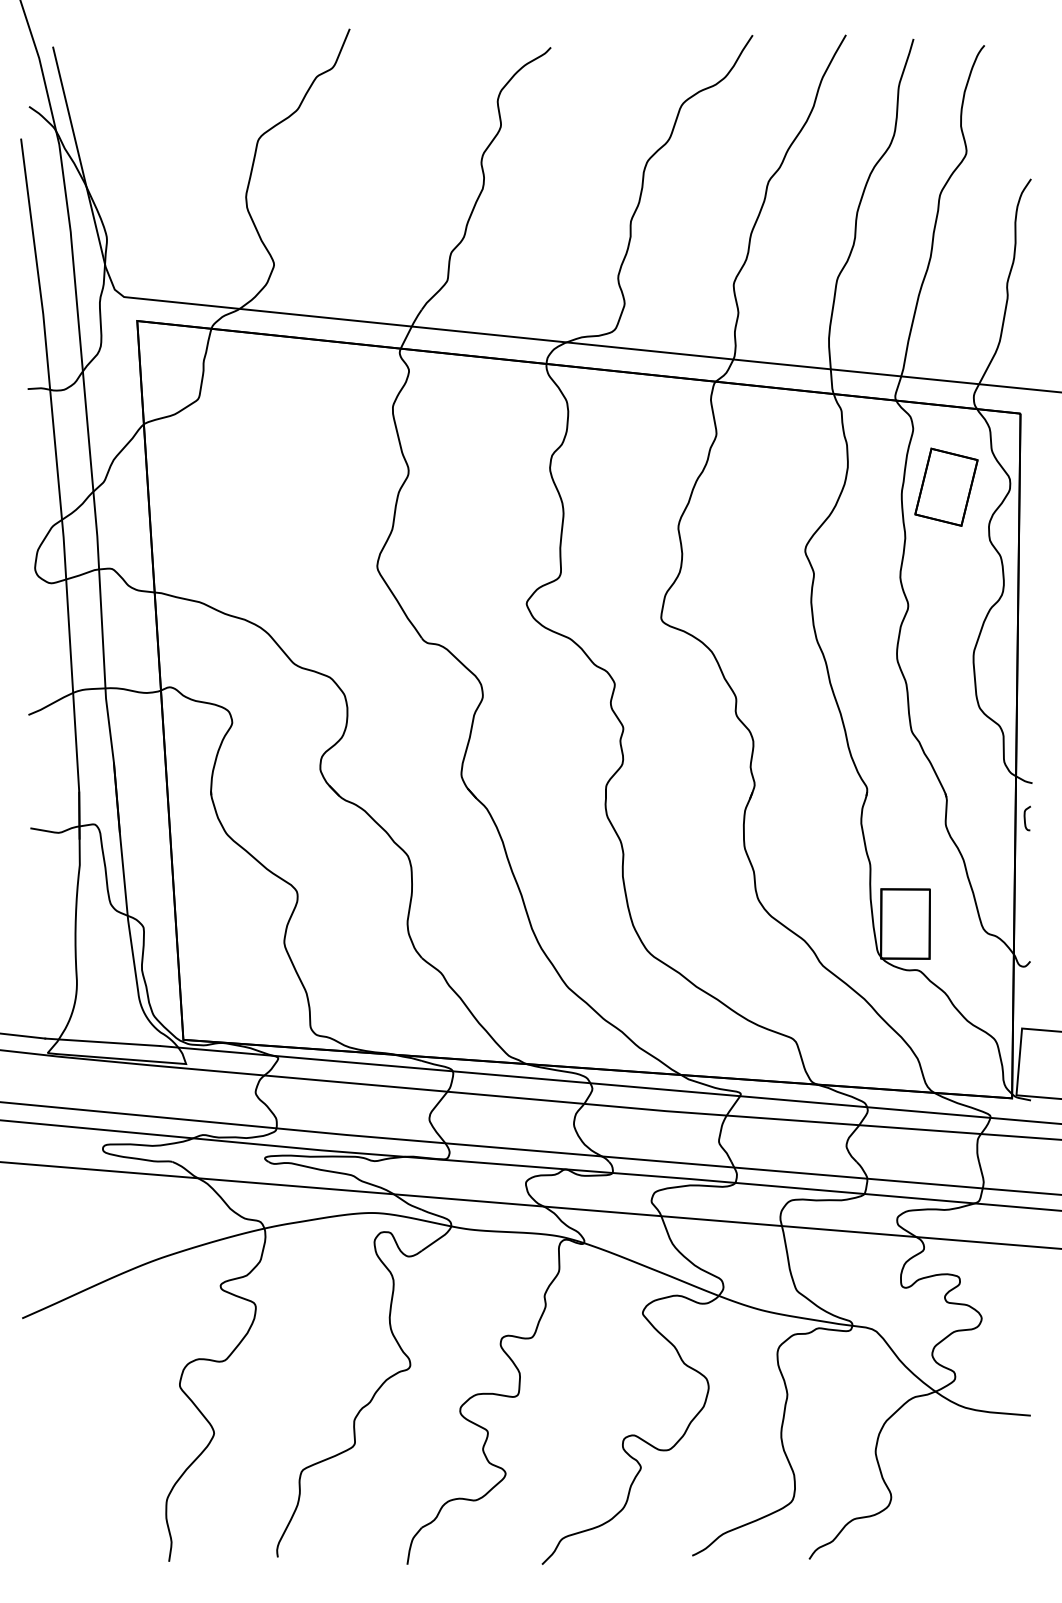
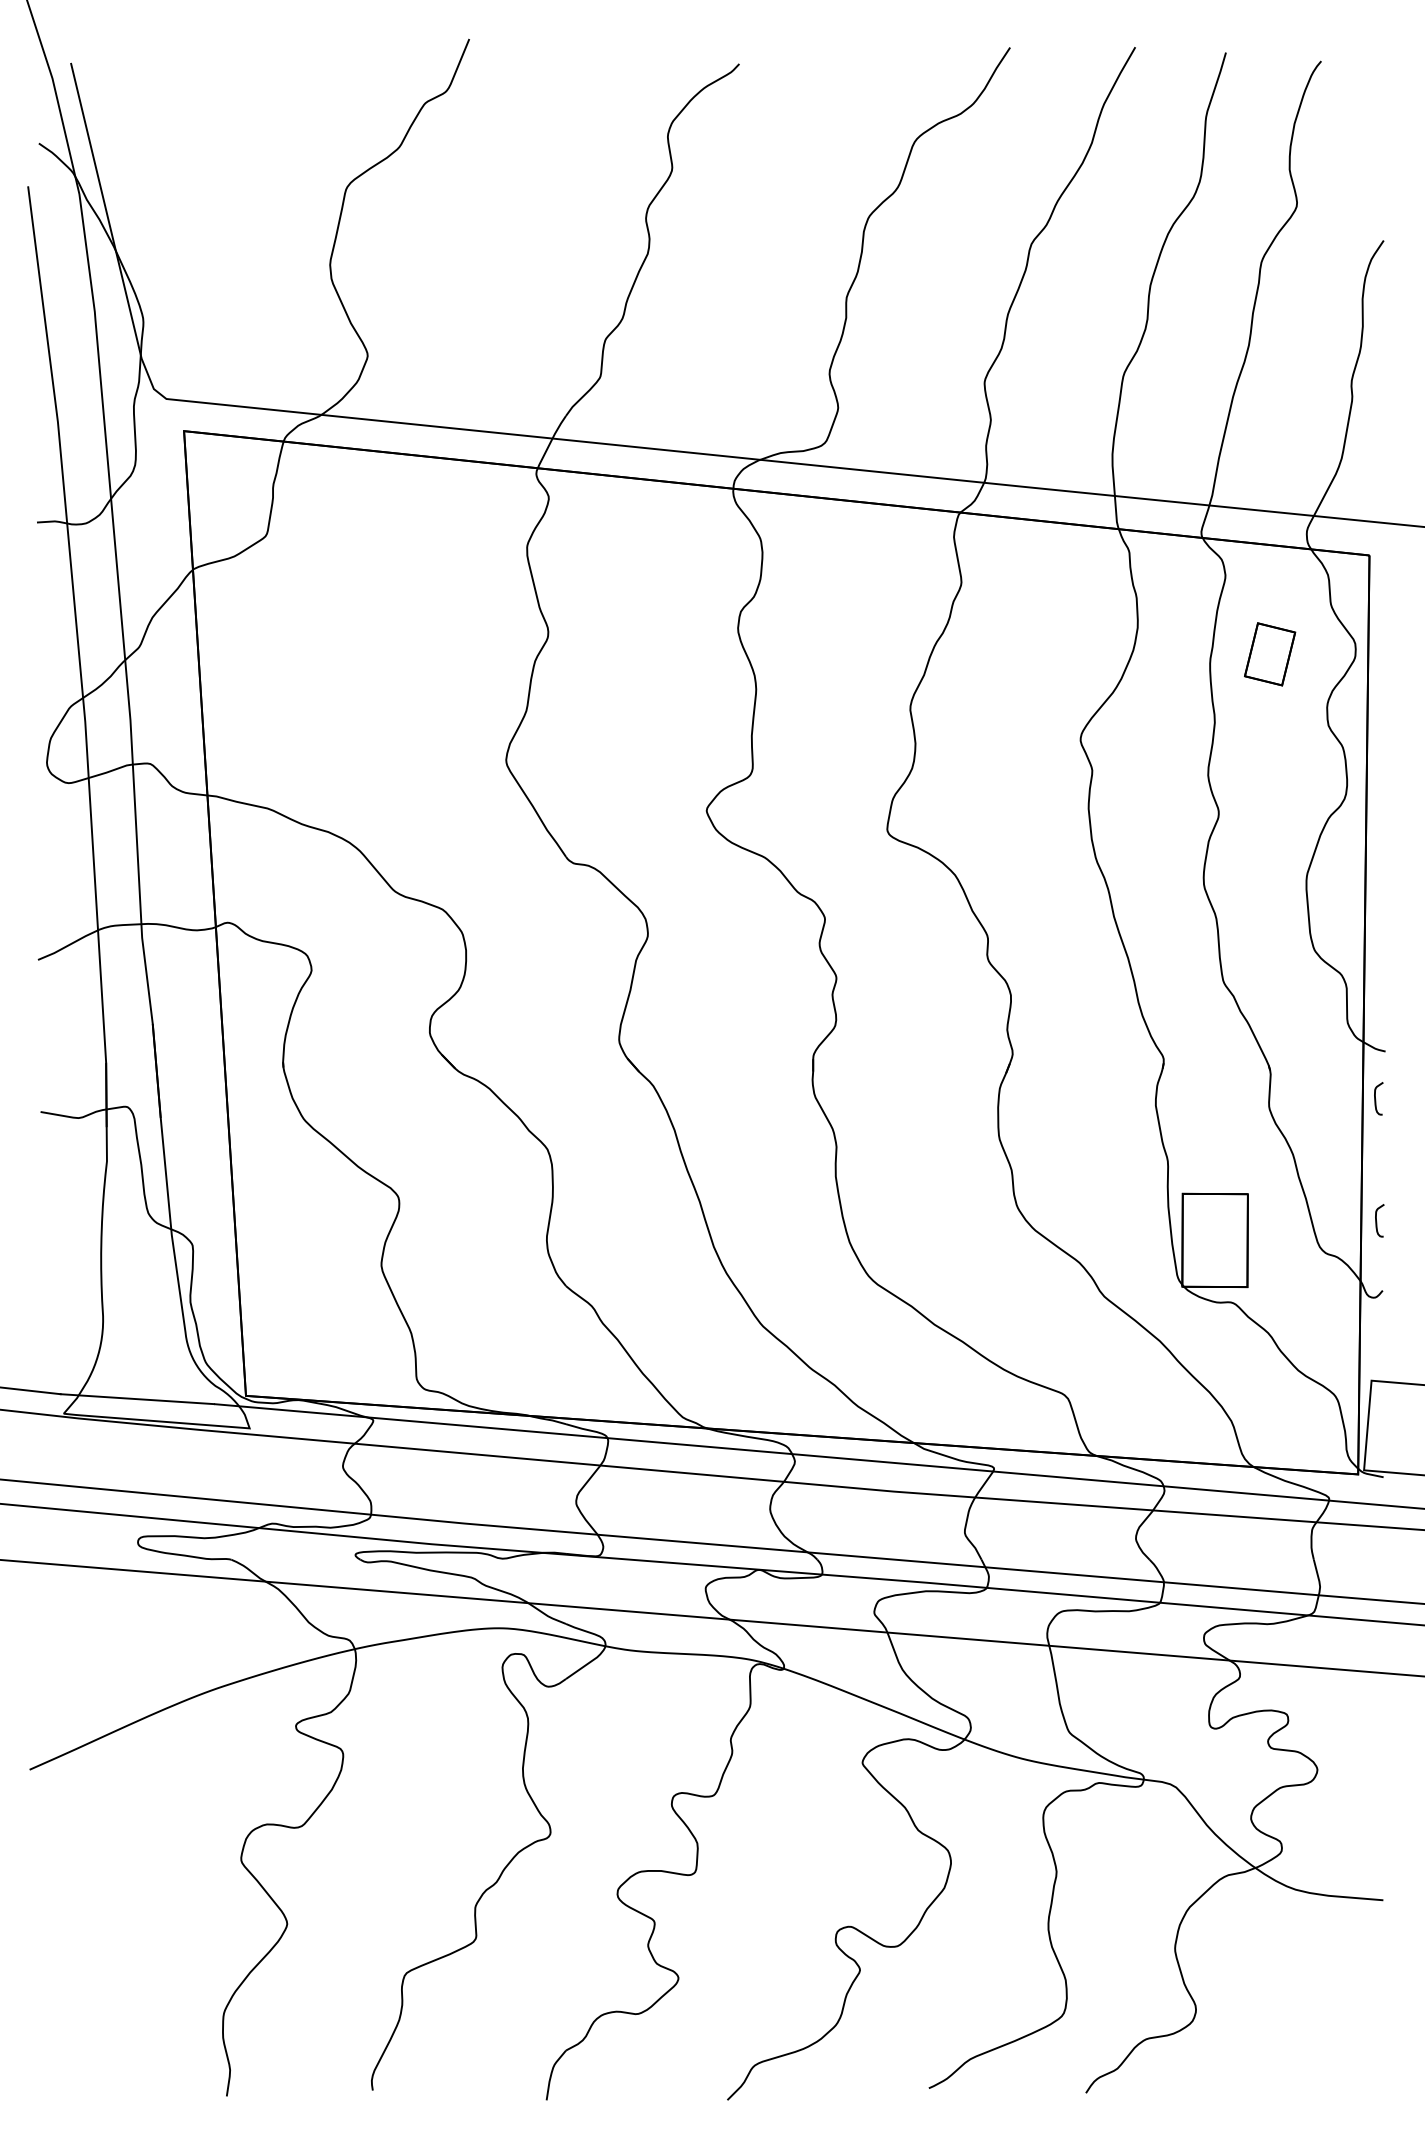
part: (946, 487) -> (1269, 654), size x0.6
curve: (1026, 909) -> (1377, 1221), added

